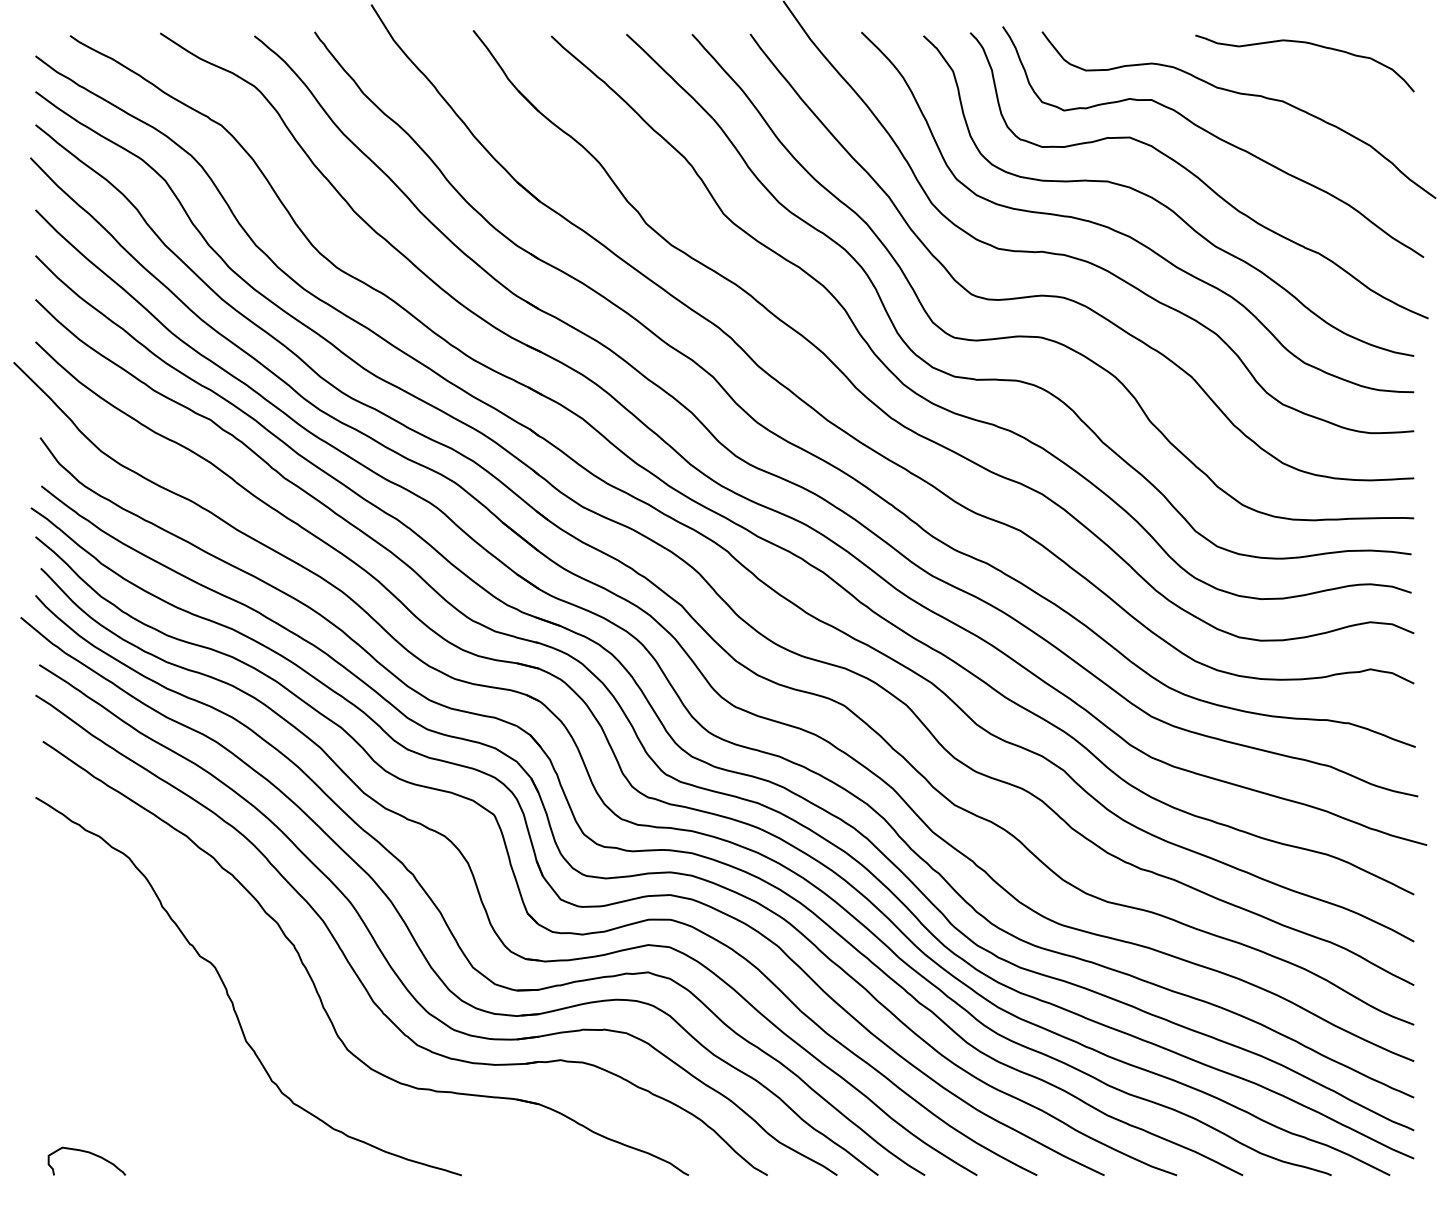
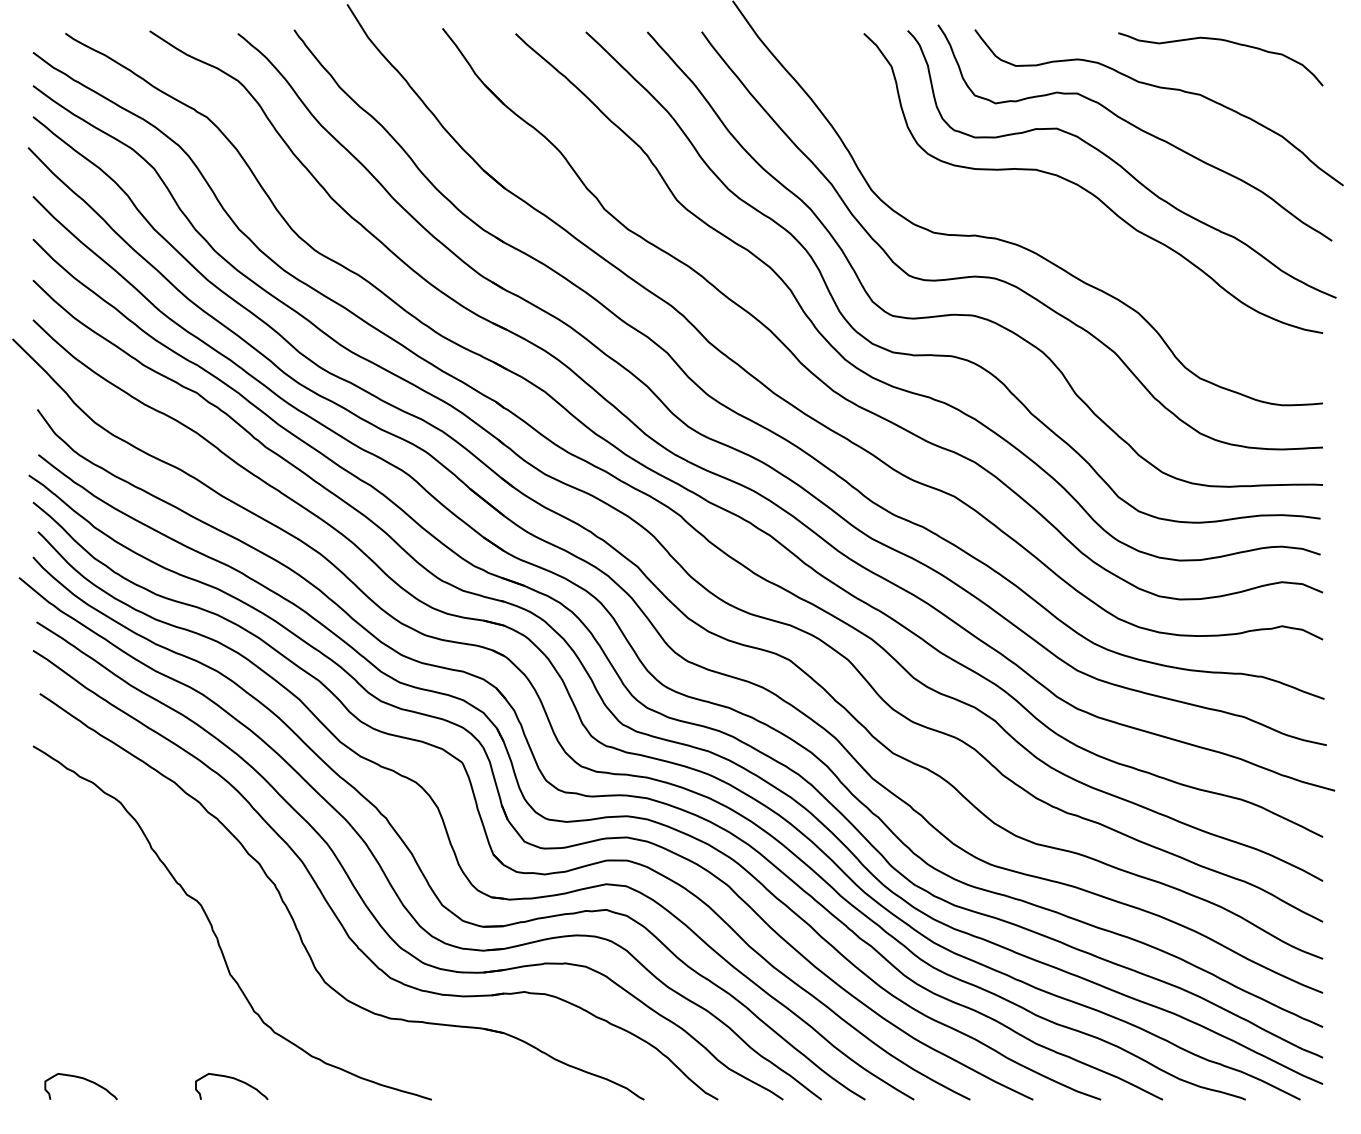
curve: (1129, 235) -> (1056, 220), removed
curve: (249, 1153) -> (233, 1079), added

